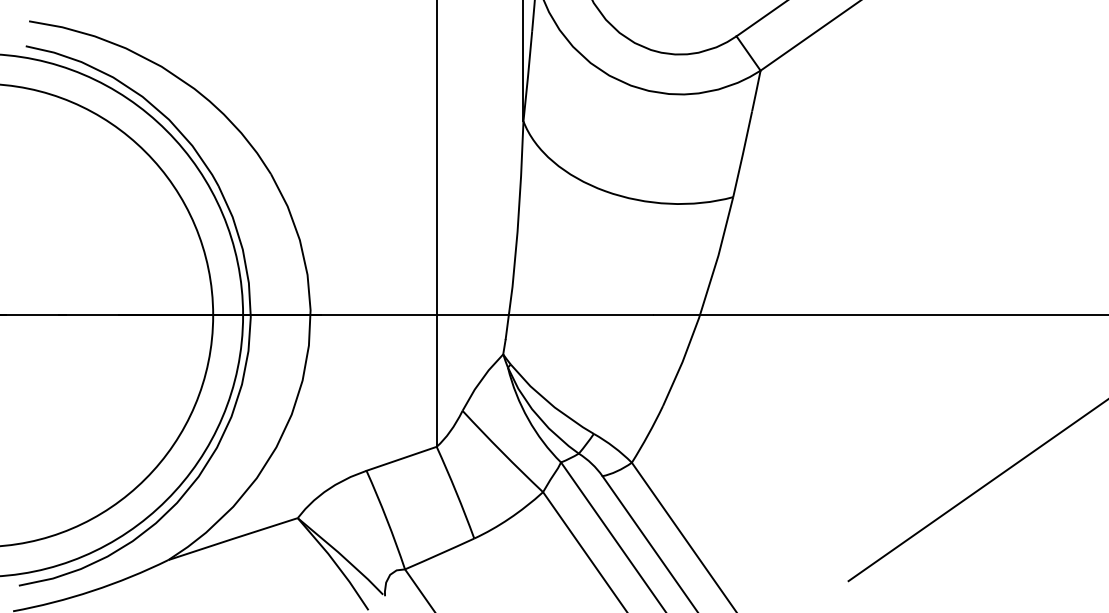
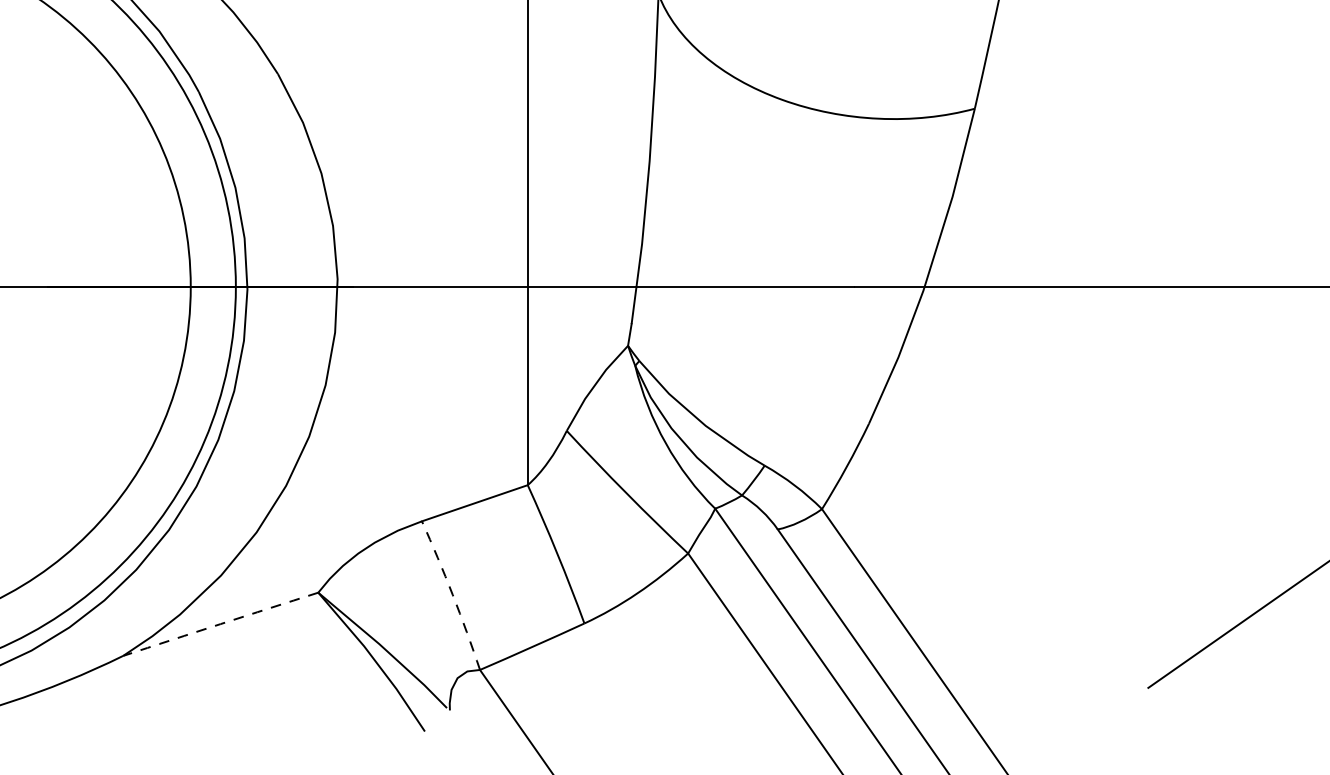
arc: (386, 519) -> (452, 594), solid -> dashed
arc: (233, 538) -> (221, 623), solid -> dashed

